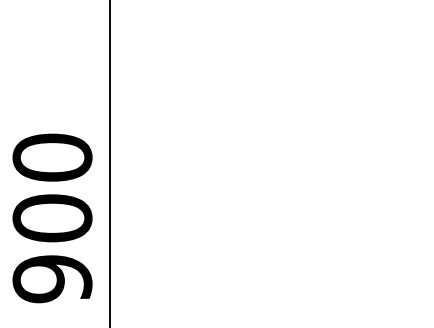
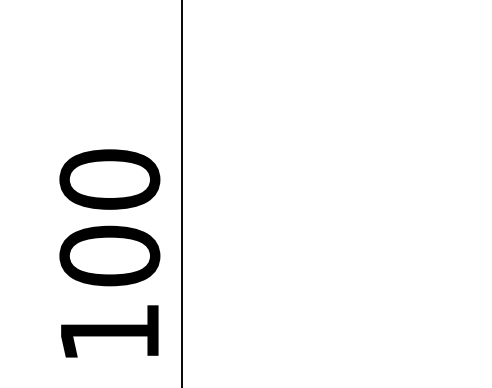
text: (52, 279) -> (109, 333), 900 -> 100

